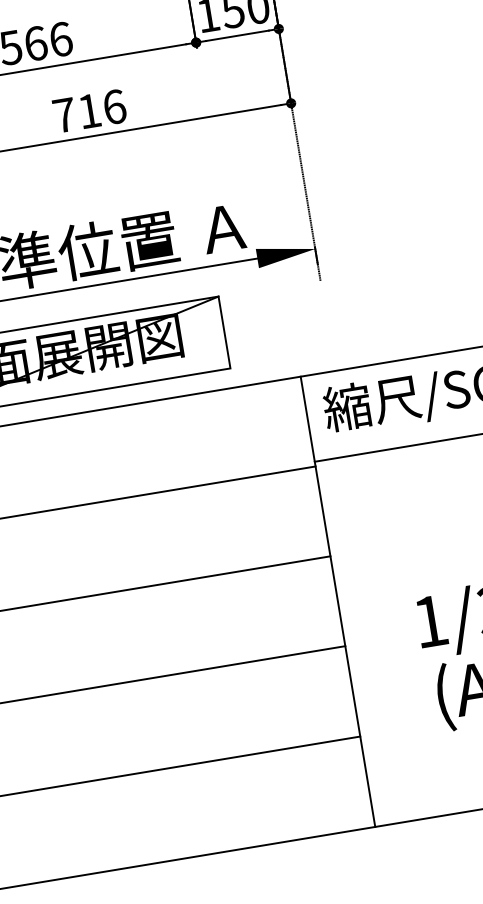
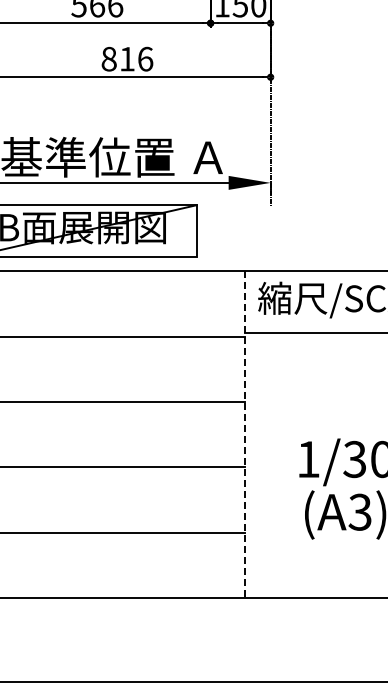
text: (63, 114) -> (108, 58), 716 -> 816
line: (338, 602) -> (245, 435), solid -> dashed

